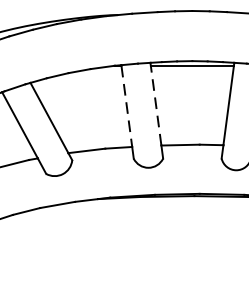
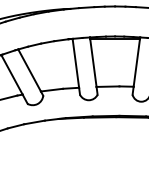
line: (156, 104) -> (93, 62), dashed -> solid
line: (126, 108) -> (75, 64), dashed -> solid

